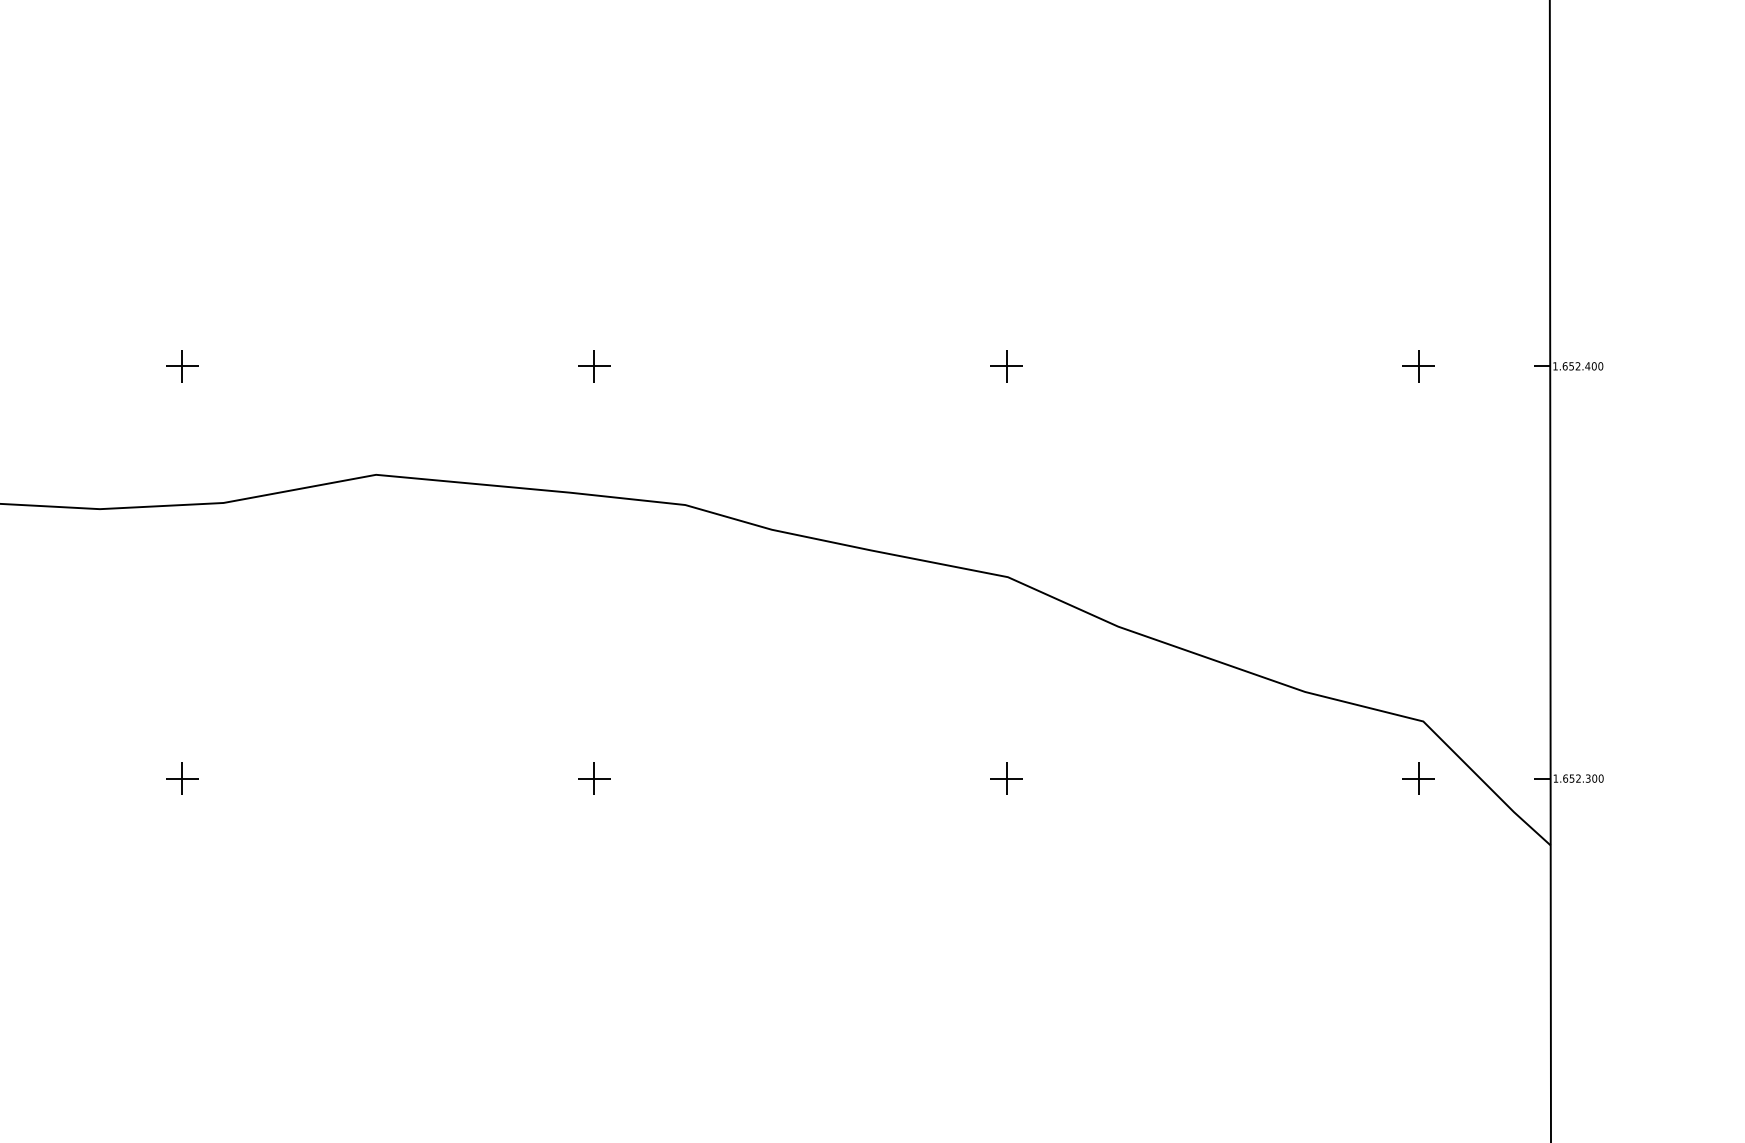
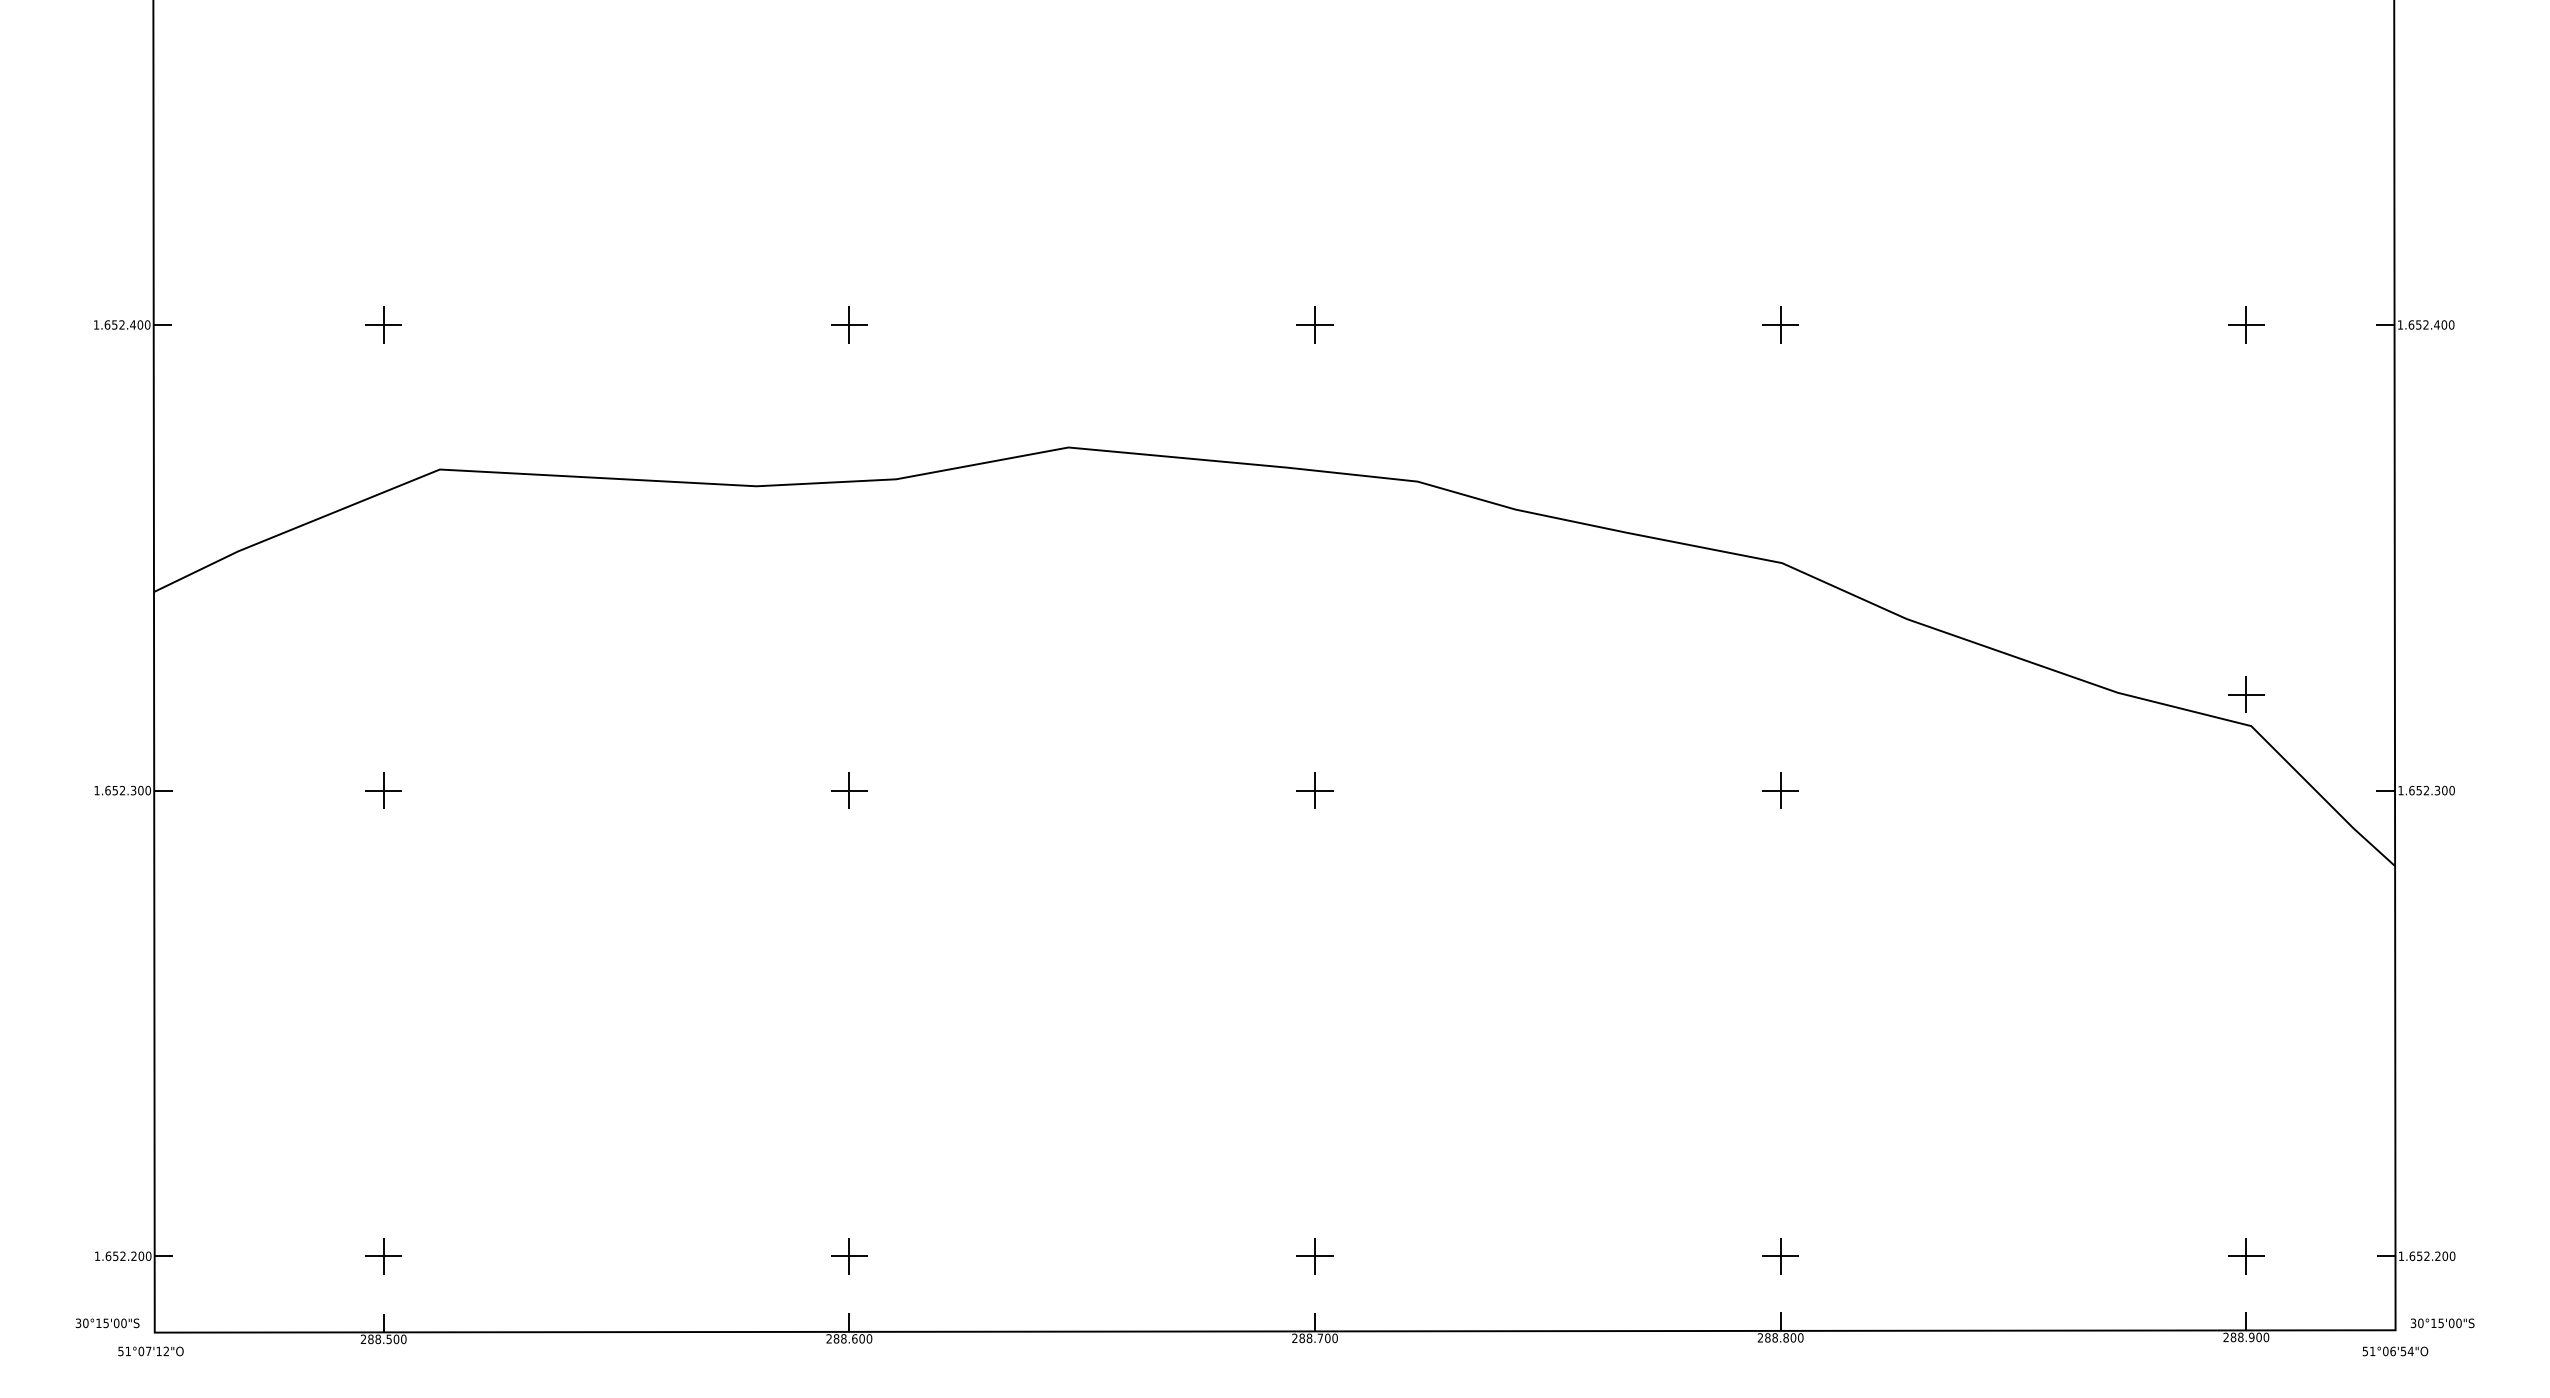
part: (1419, 778) -> (2246, 694), moved

